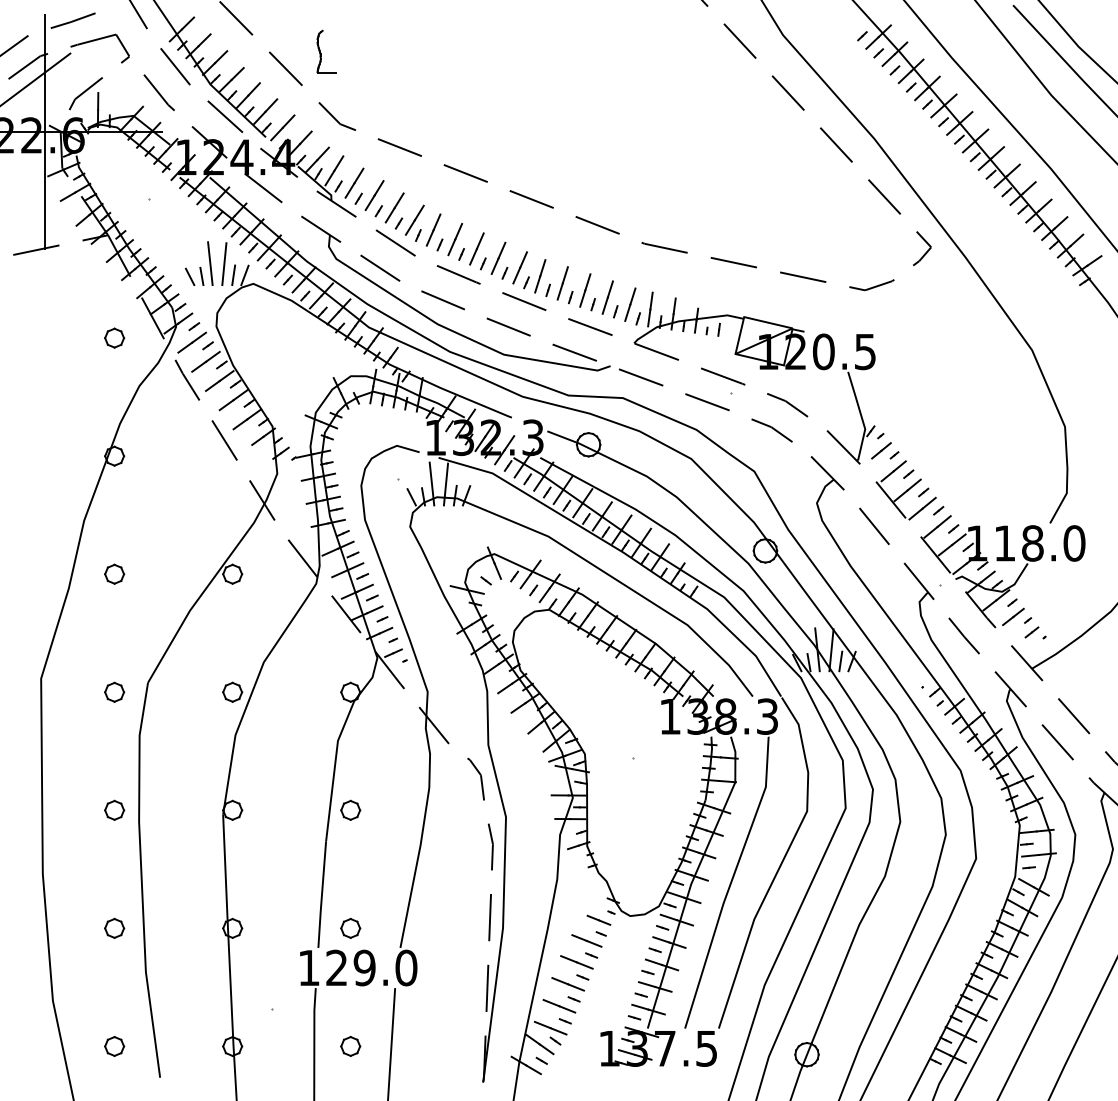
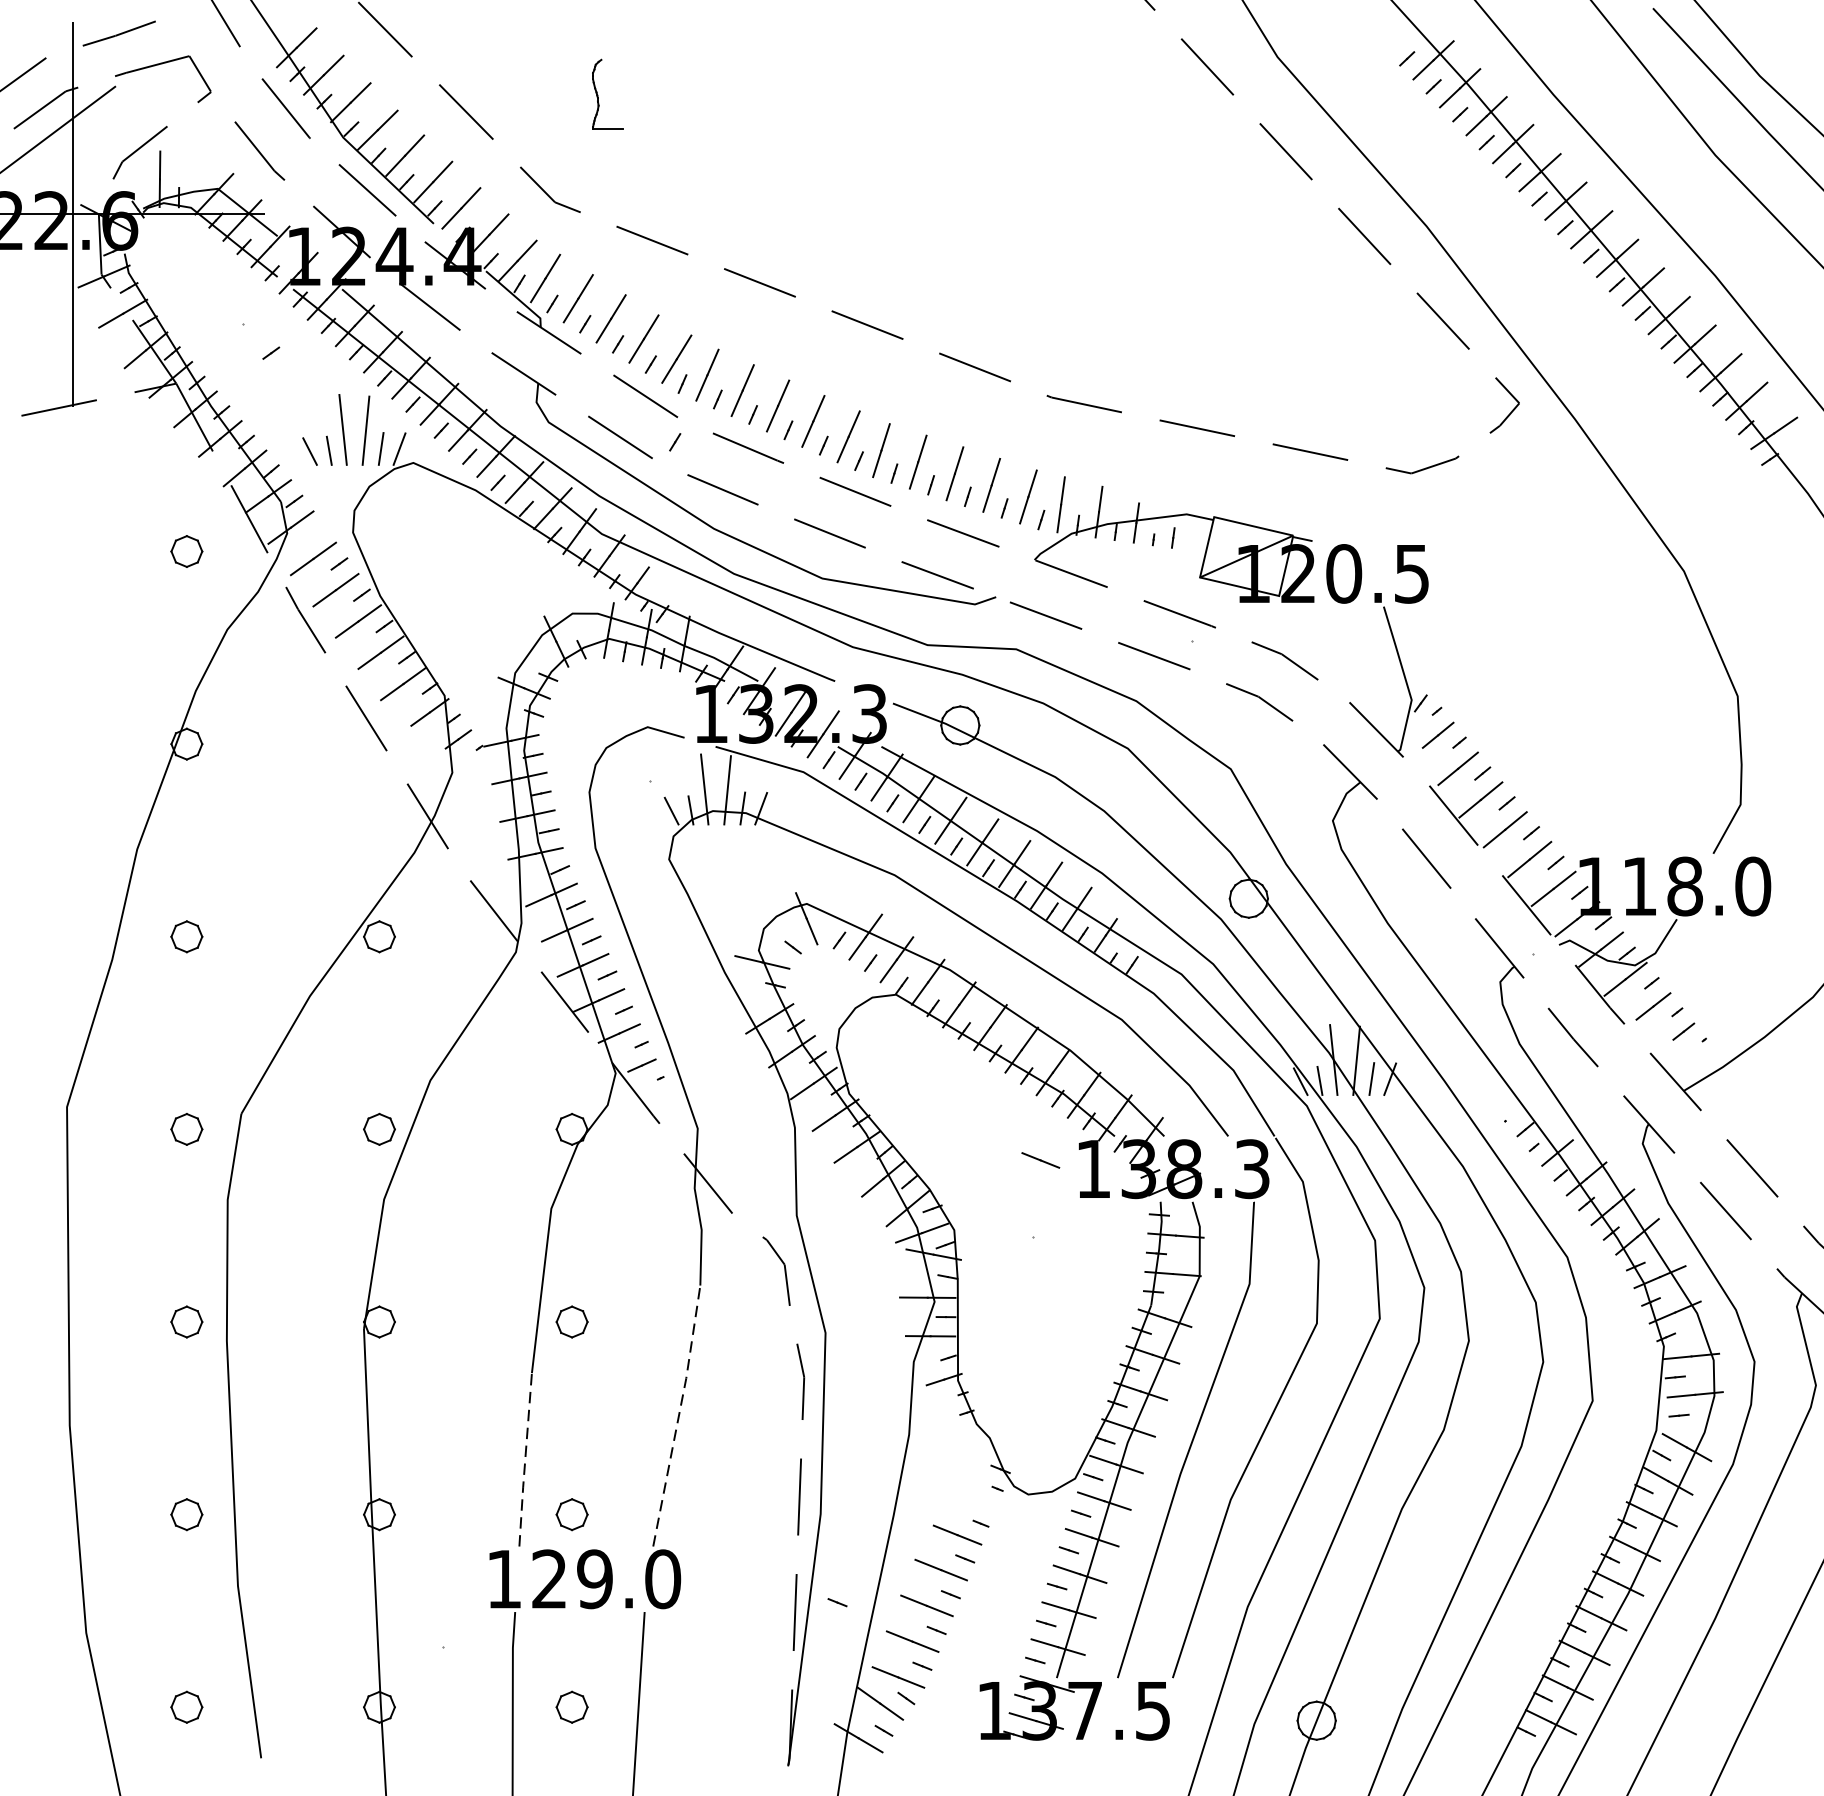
part: (326, 51) -> (607, 93), moved
line: (413, 271) -> (674, 442), added
part: (194, 326) -> (271, 353), moved
line: (416, 867) -> (679, 1415), solid -> dashed
line: (321, 894) -> (524, 1459), solid -> dashed
line: (598, 919) -> (1040, 1159), moved
line: (512, 982) -> (836, 1602), added

